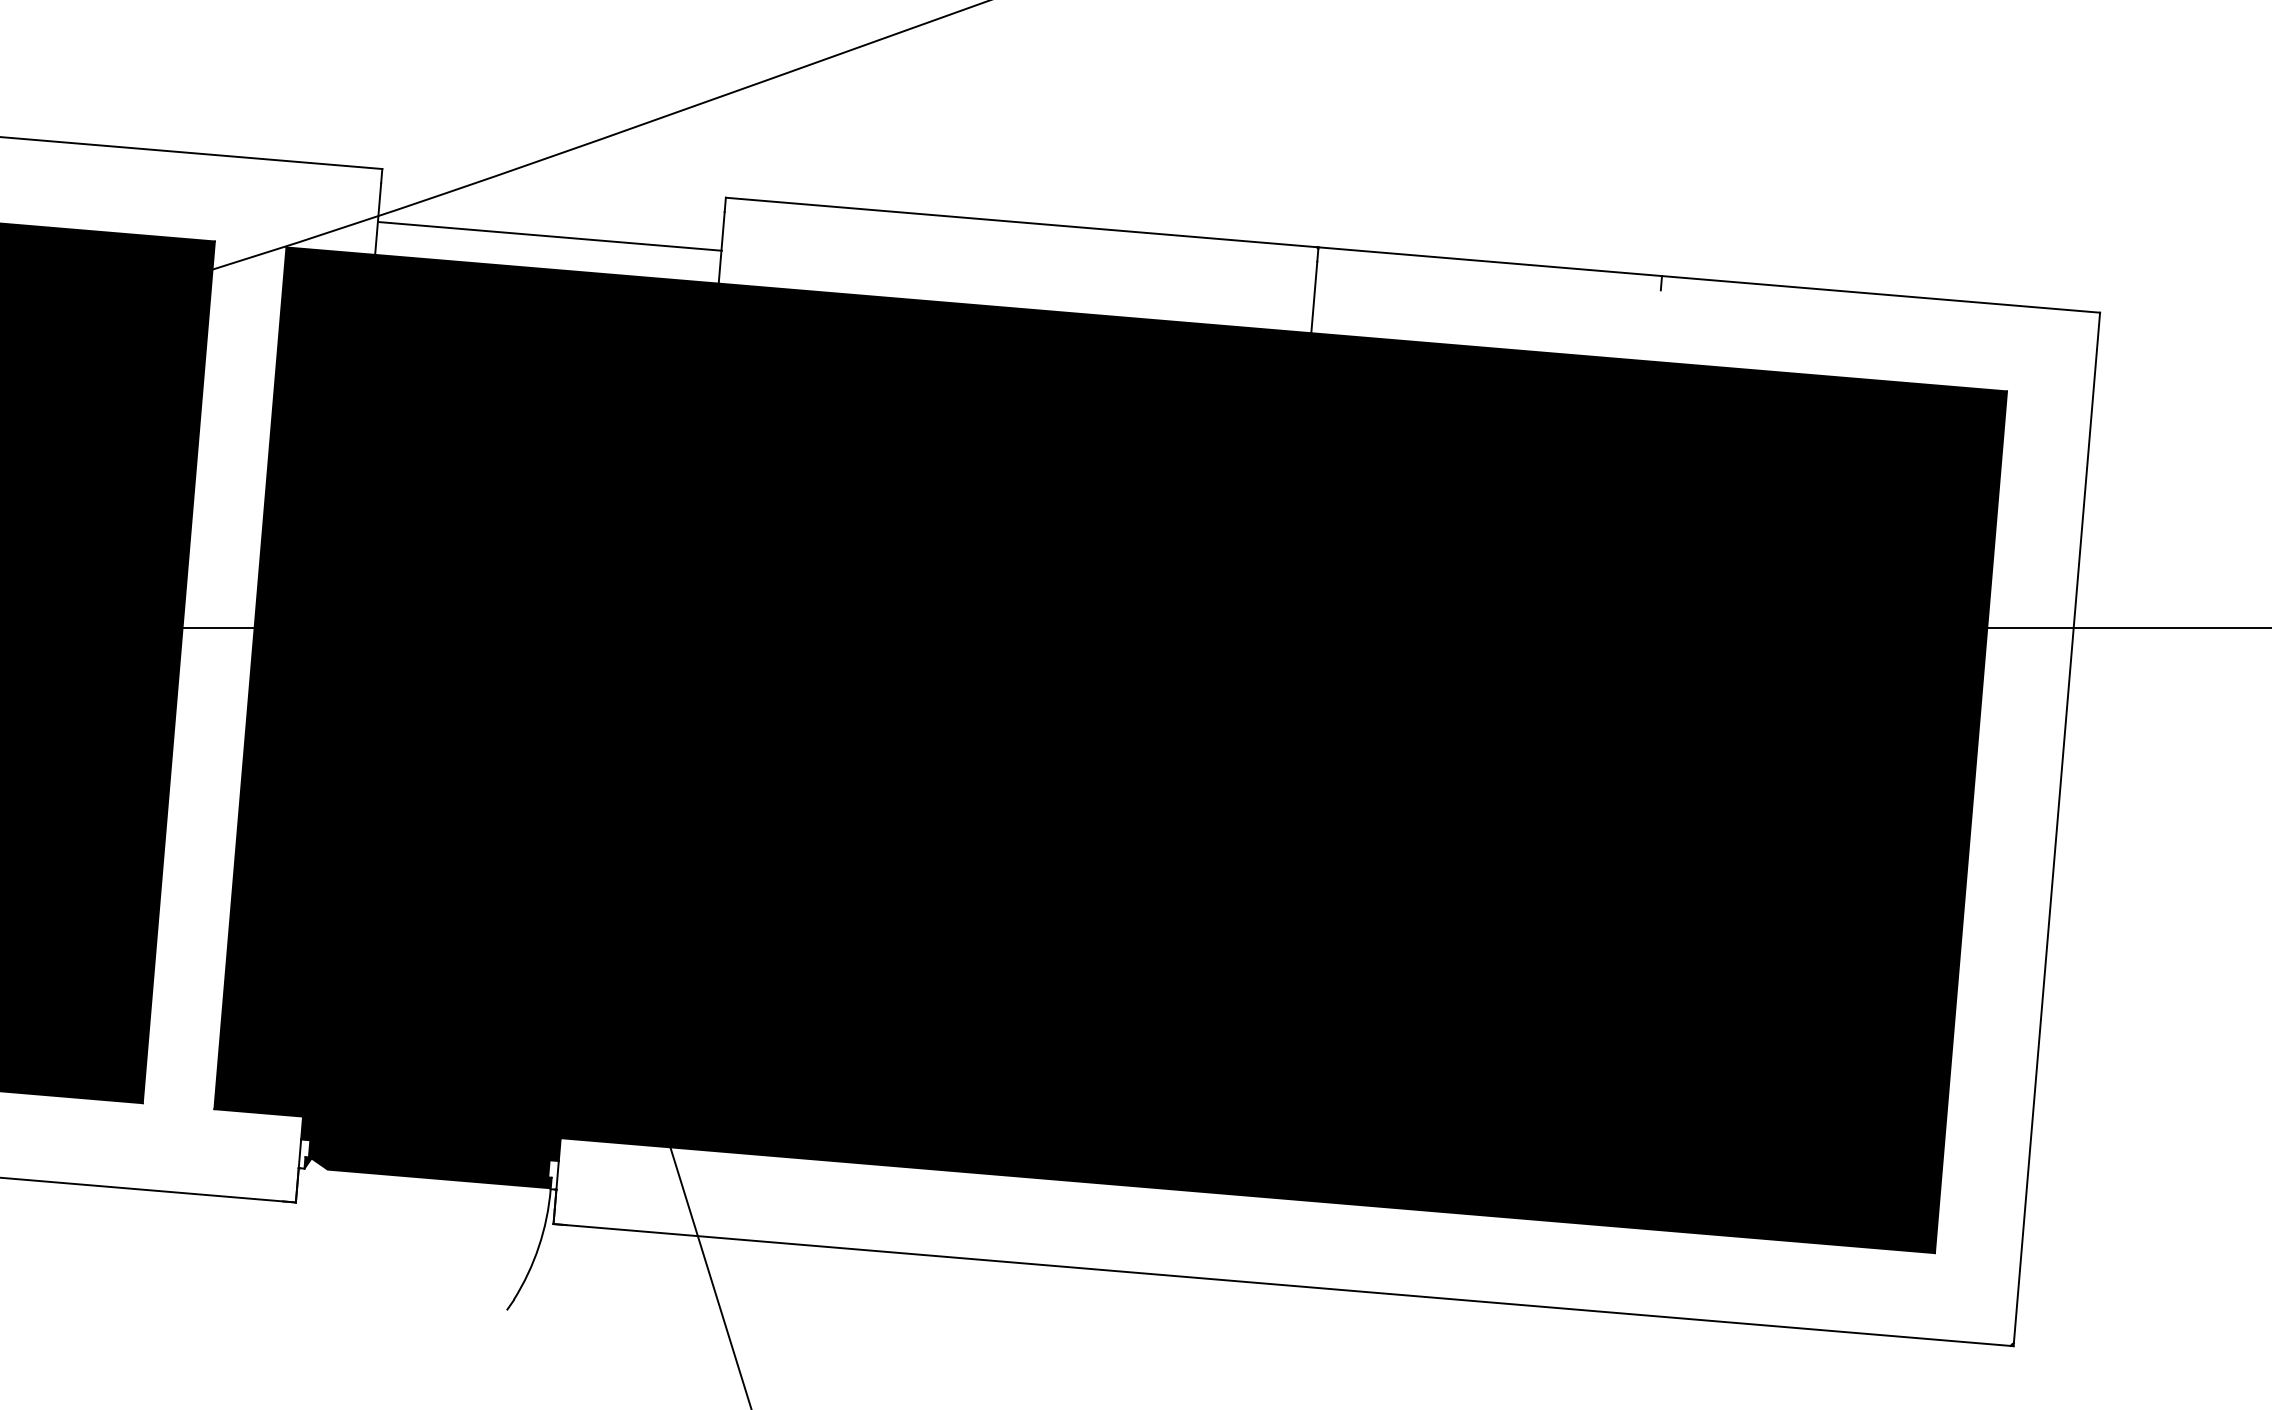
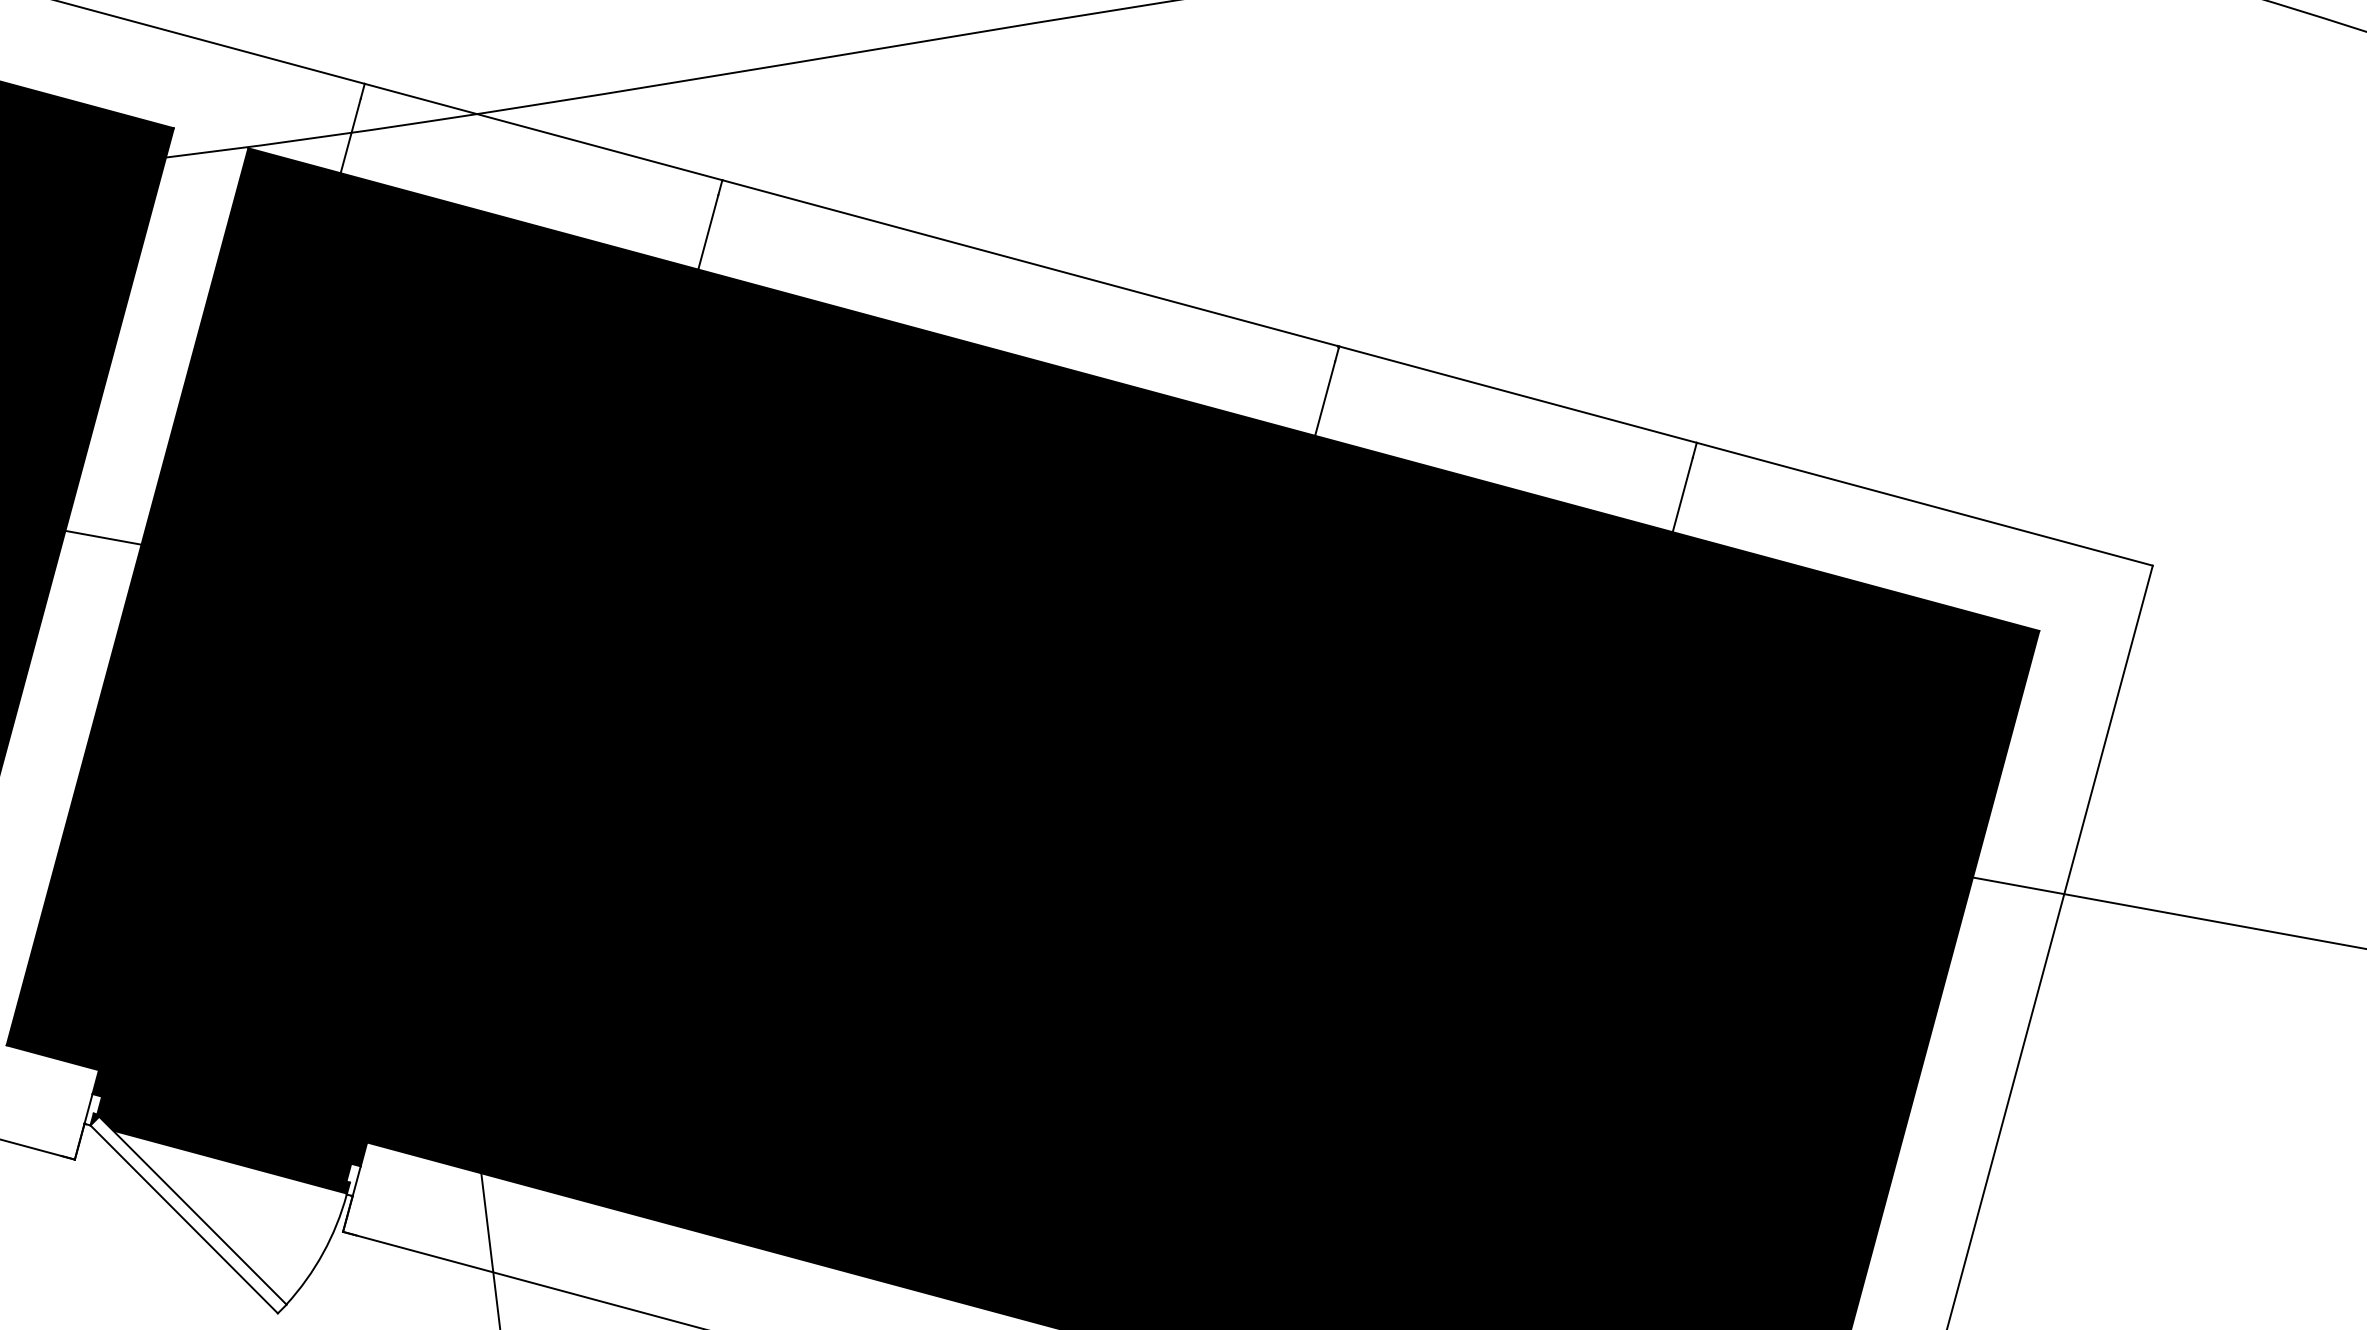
line: (549, 236) -> (542, 132), moved
line: (1657, 325) -> (1682, 494), added
line: (412, 1229) -> (192, 1210), added
line: (405, 1238) -> (183, 1218), added

